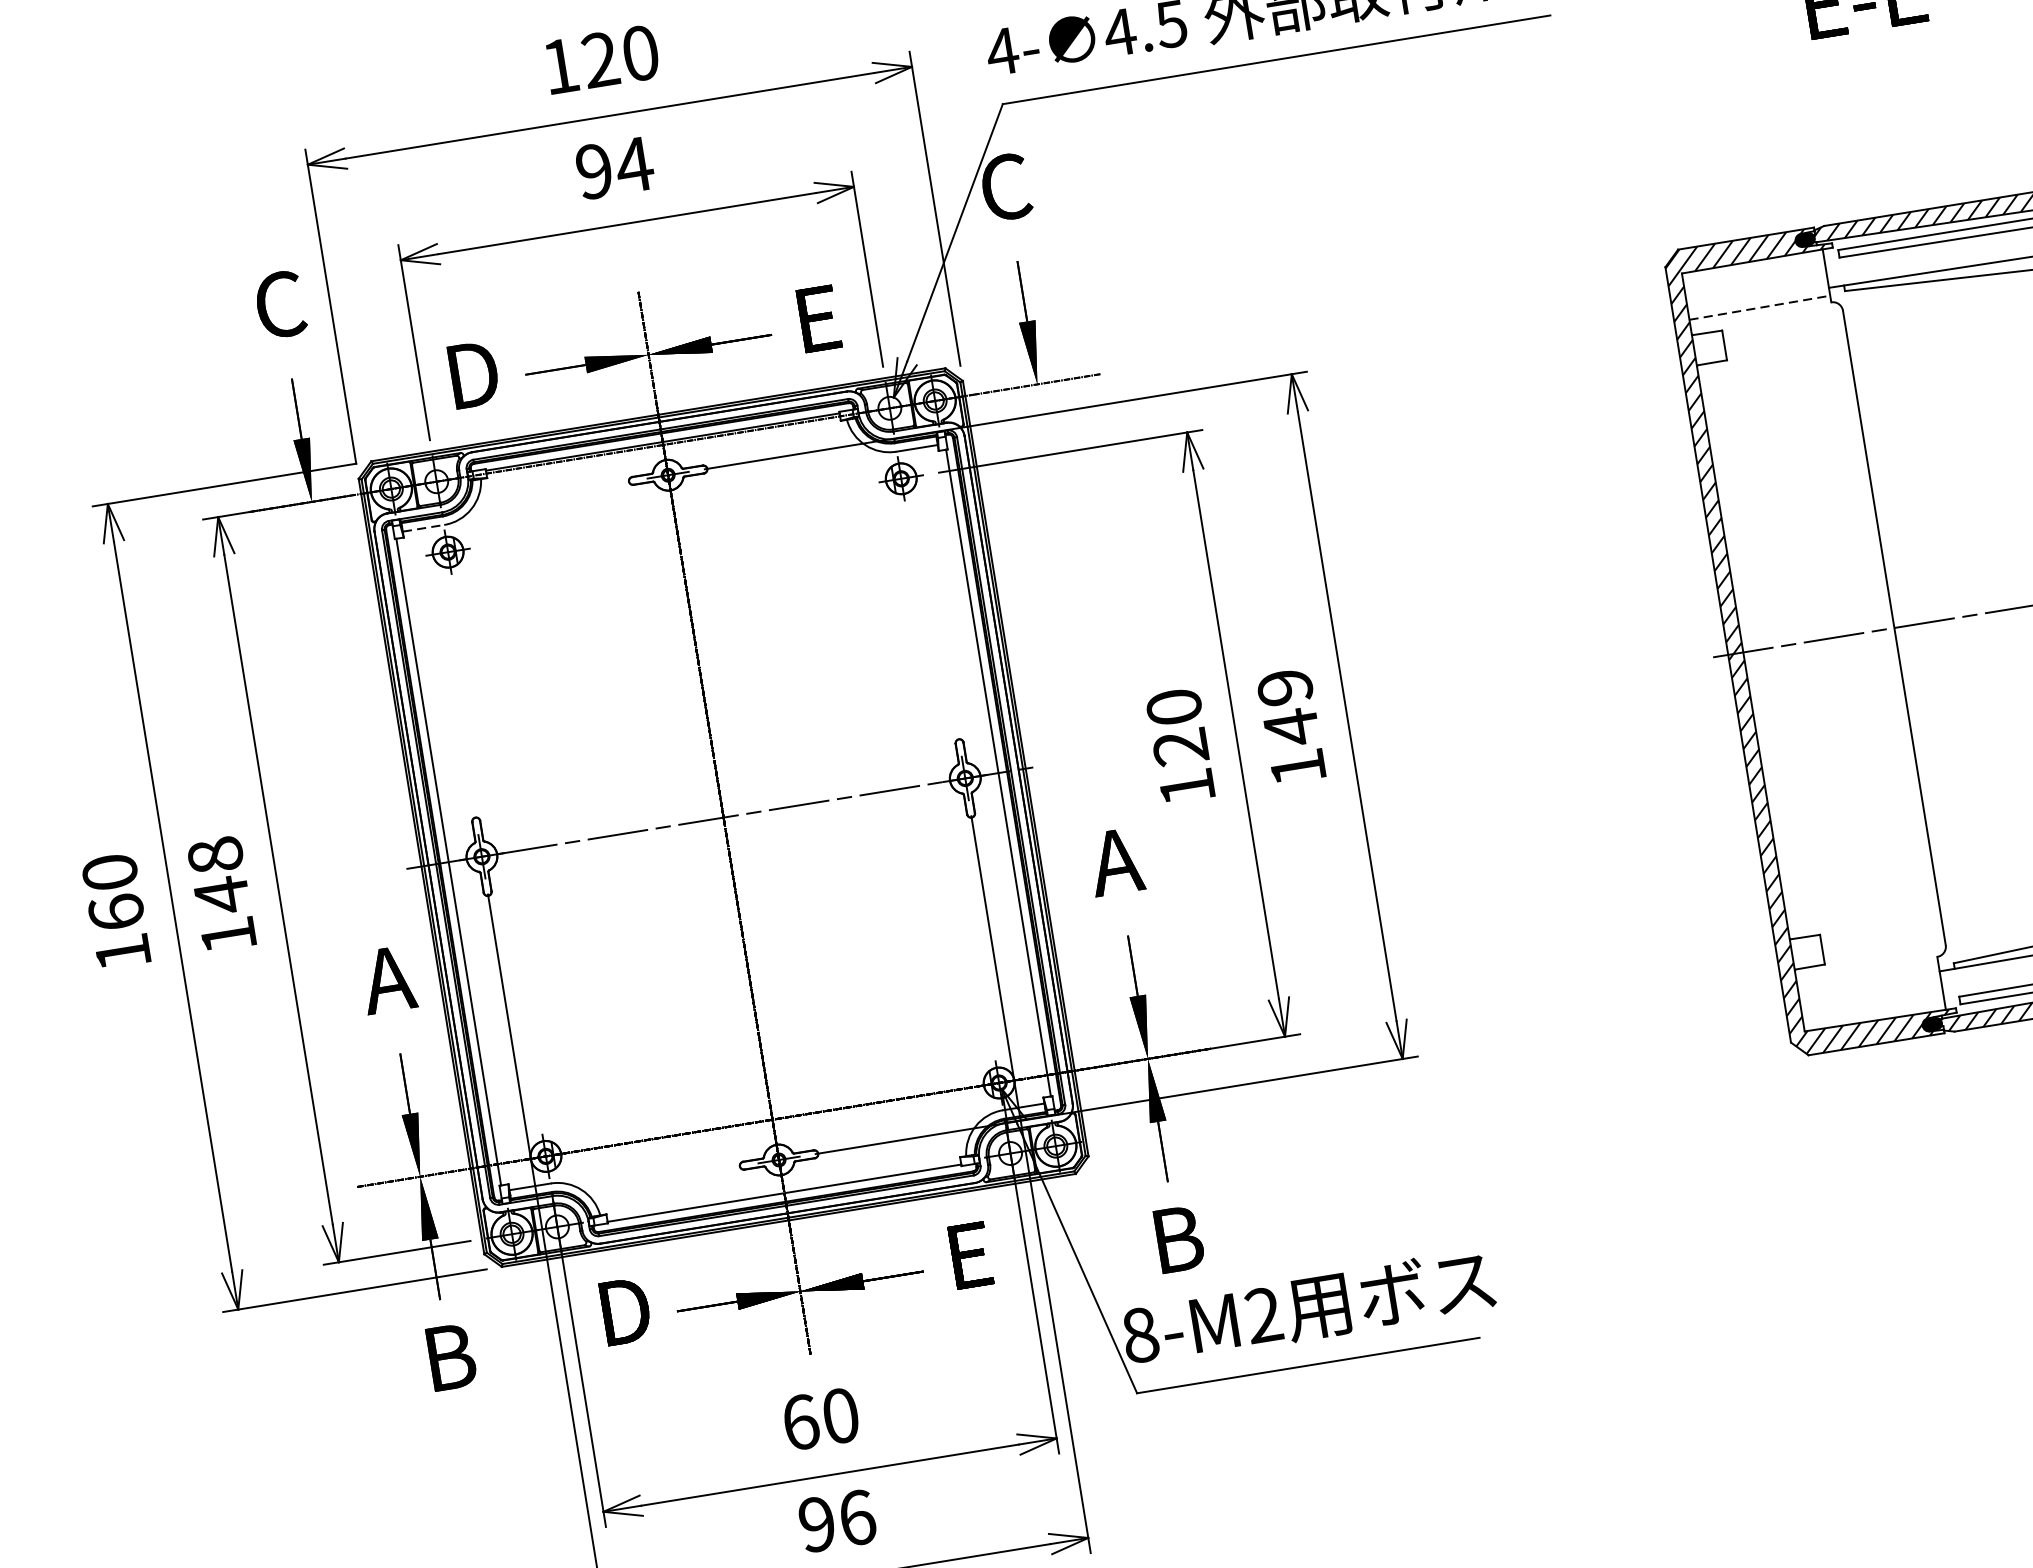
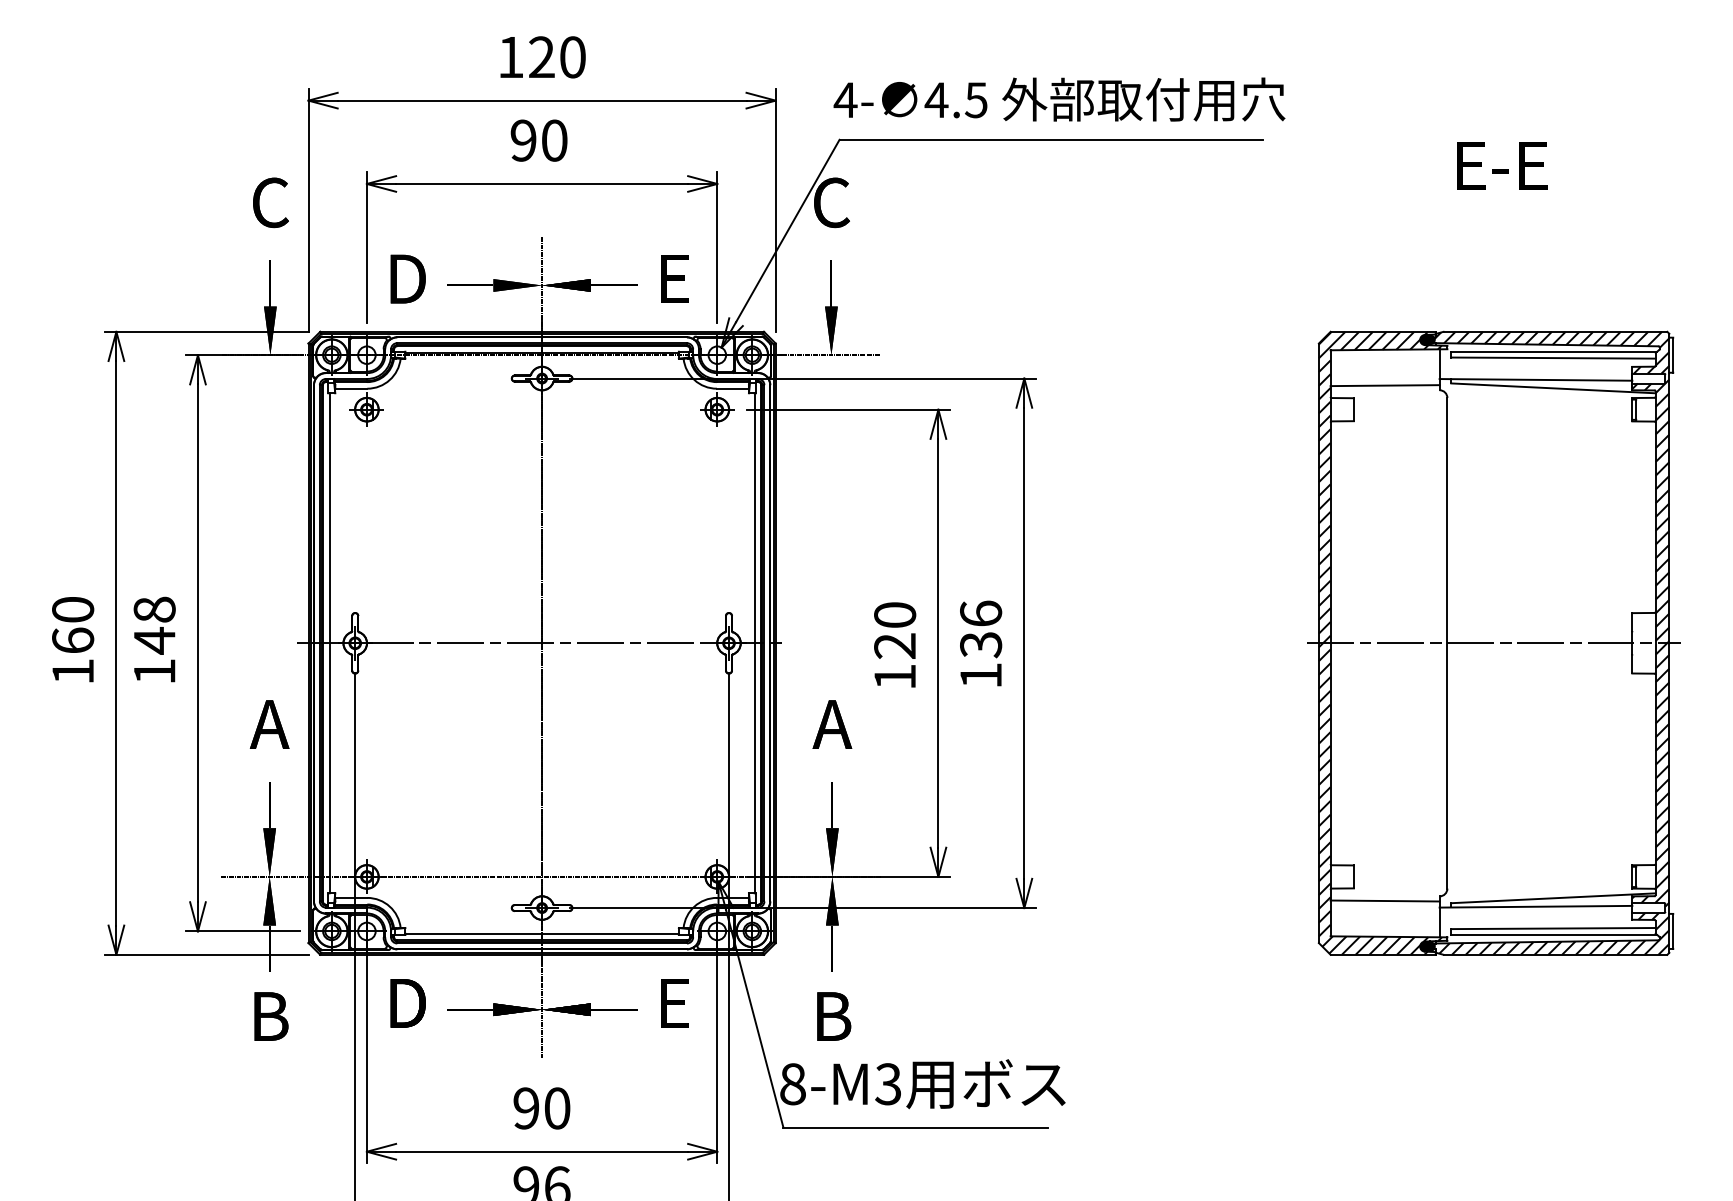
text: (634, 164) -> (554, 140), 94 -> 90
line: (1760, 307) -> (1385, 385), dashed -> solid
line: (423, 528) -> (351, 388), dashed -> solid
text: (1288, 707) -> (981, 629), 149 -> 136
line: (1866, 973) -> (1384, 900), added
text: (1263, 1315) -> (888, 1084), 8-M2 -> 8-M3
text: (800, 1422) -> (526, 1108), 60 -> 90

